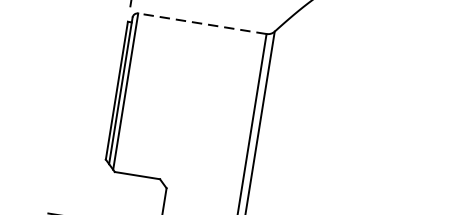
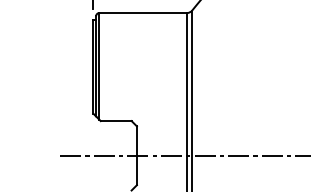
line: (202, 24) -> (143, 13), dashed -> solid

